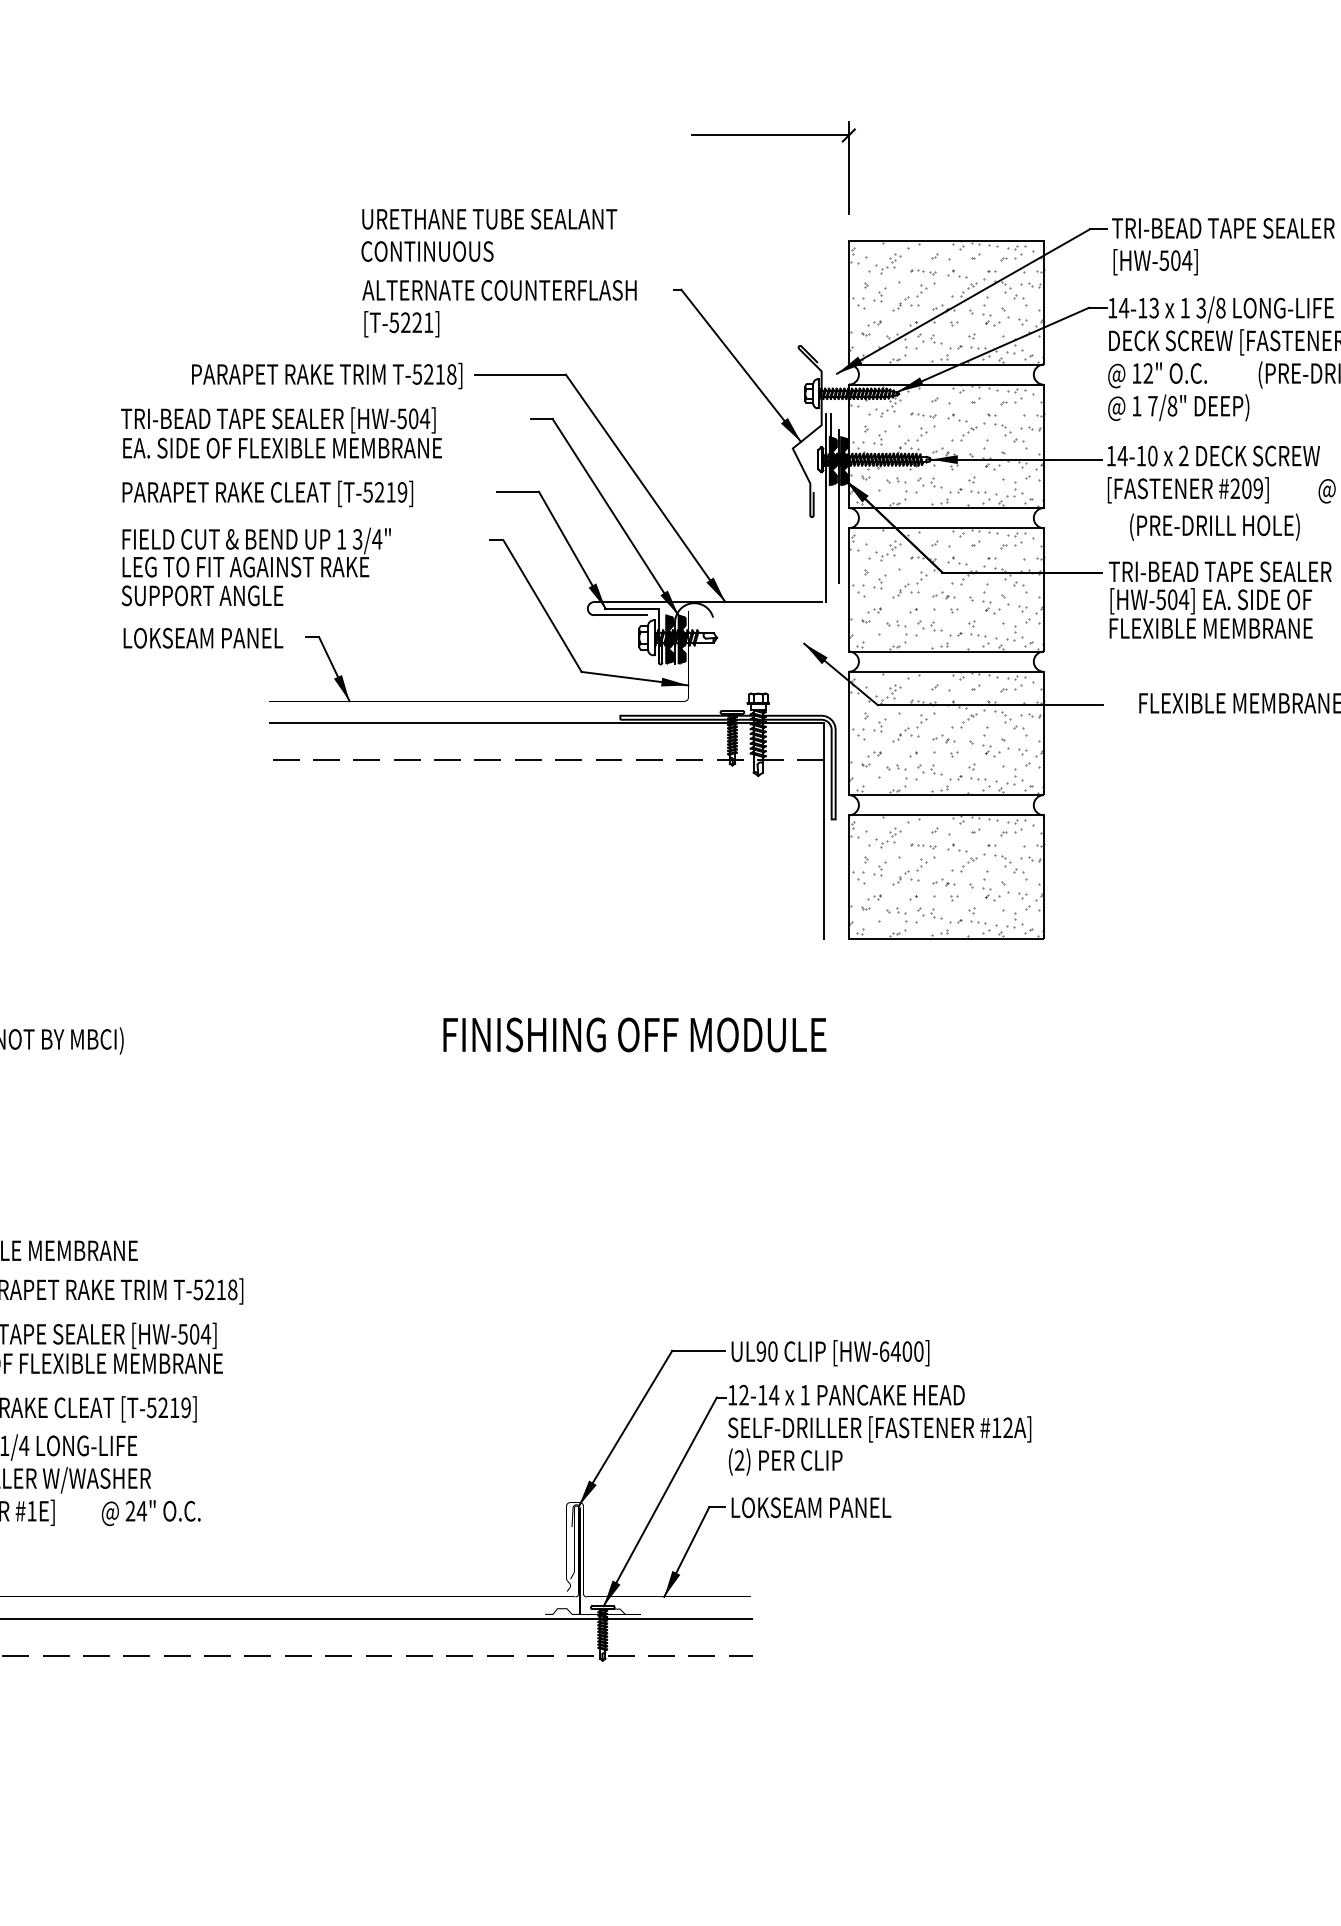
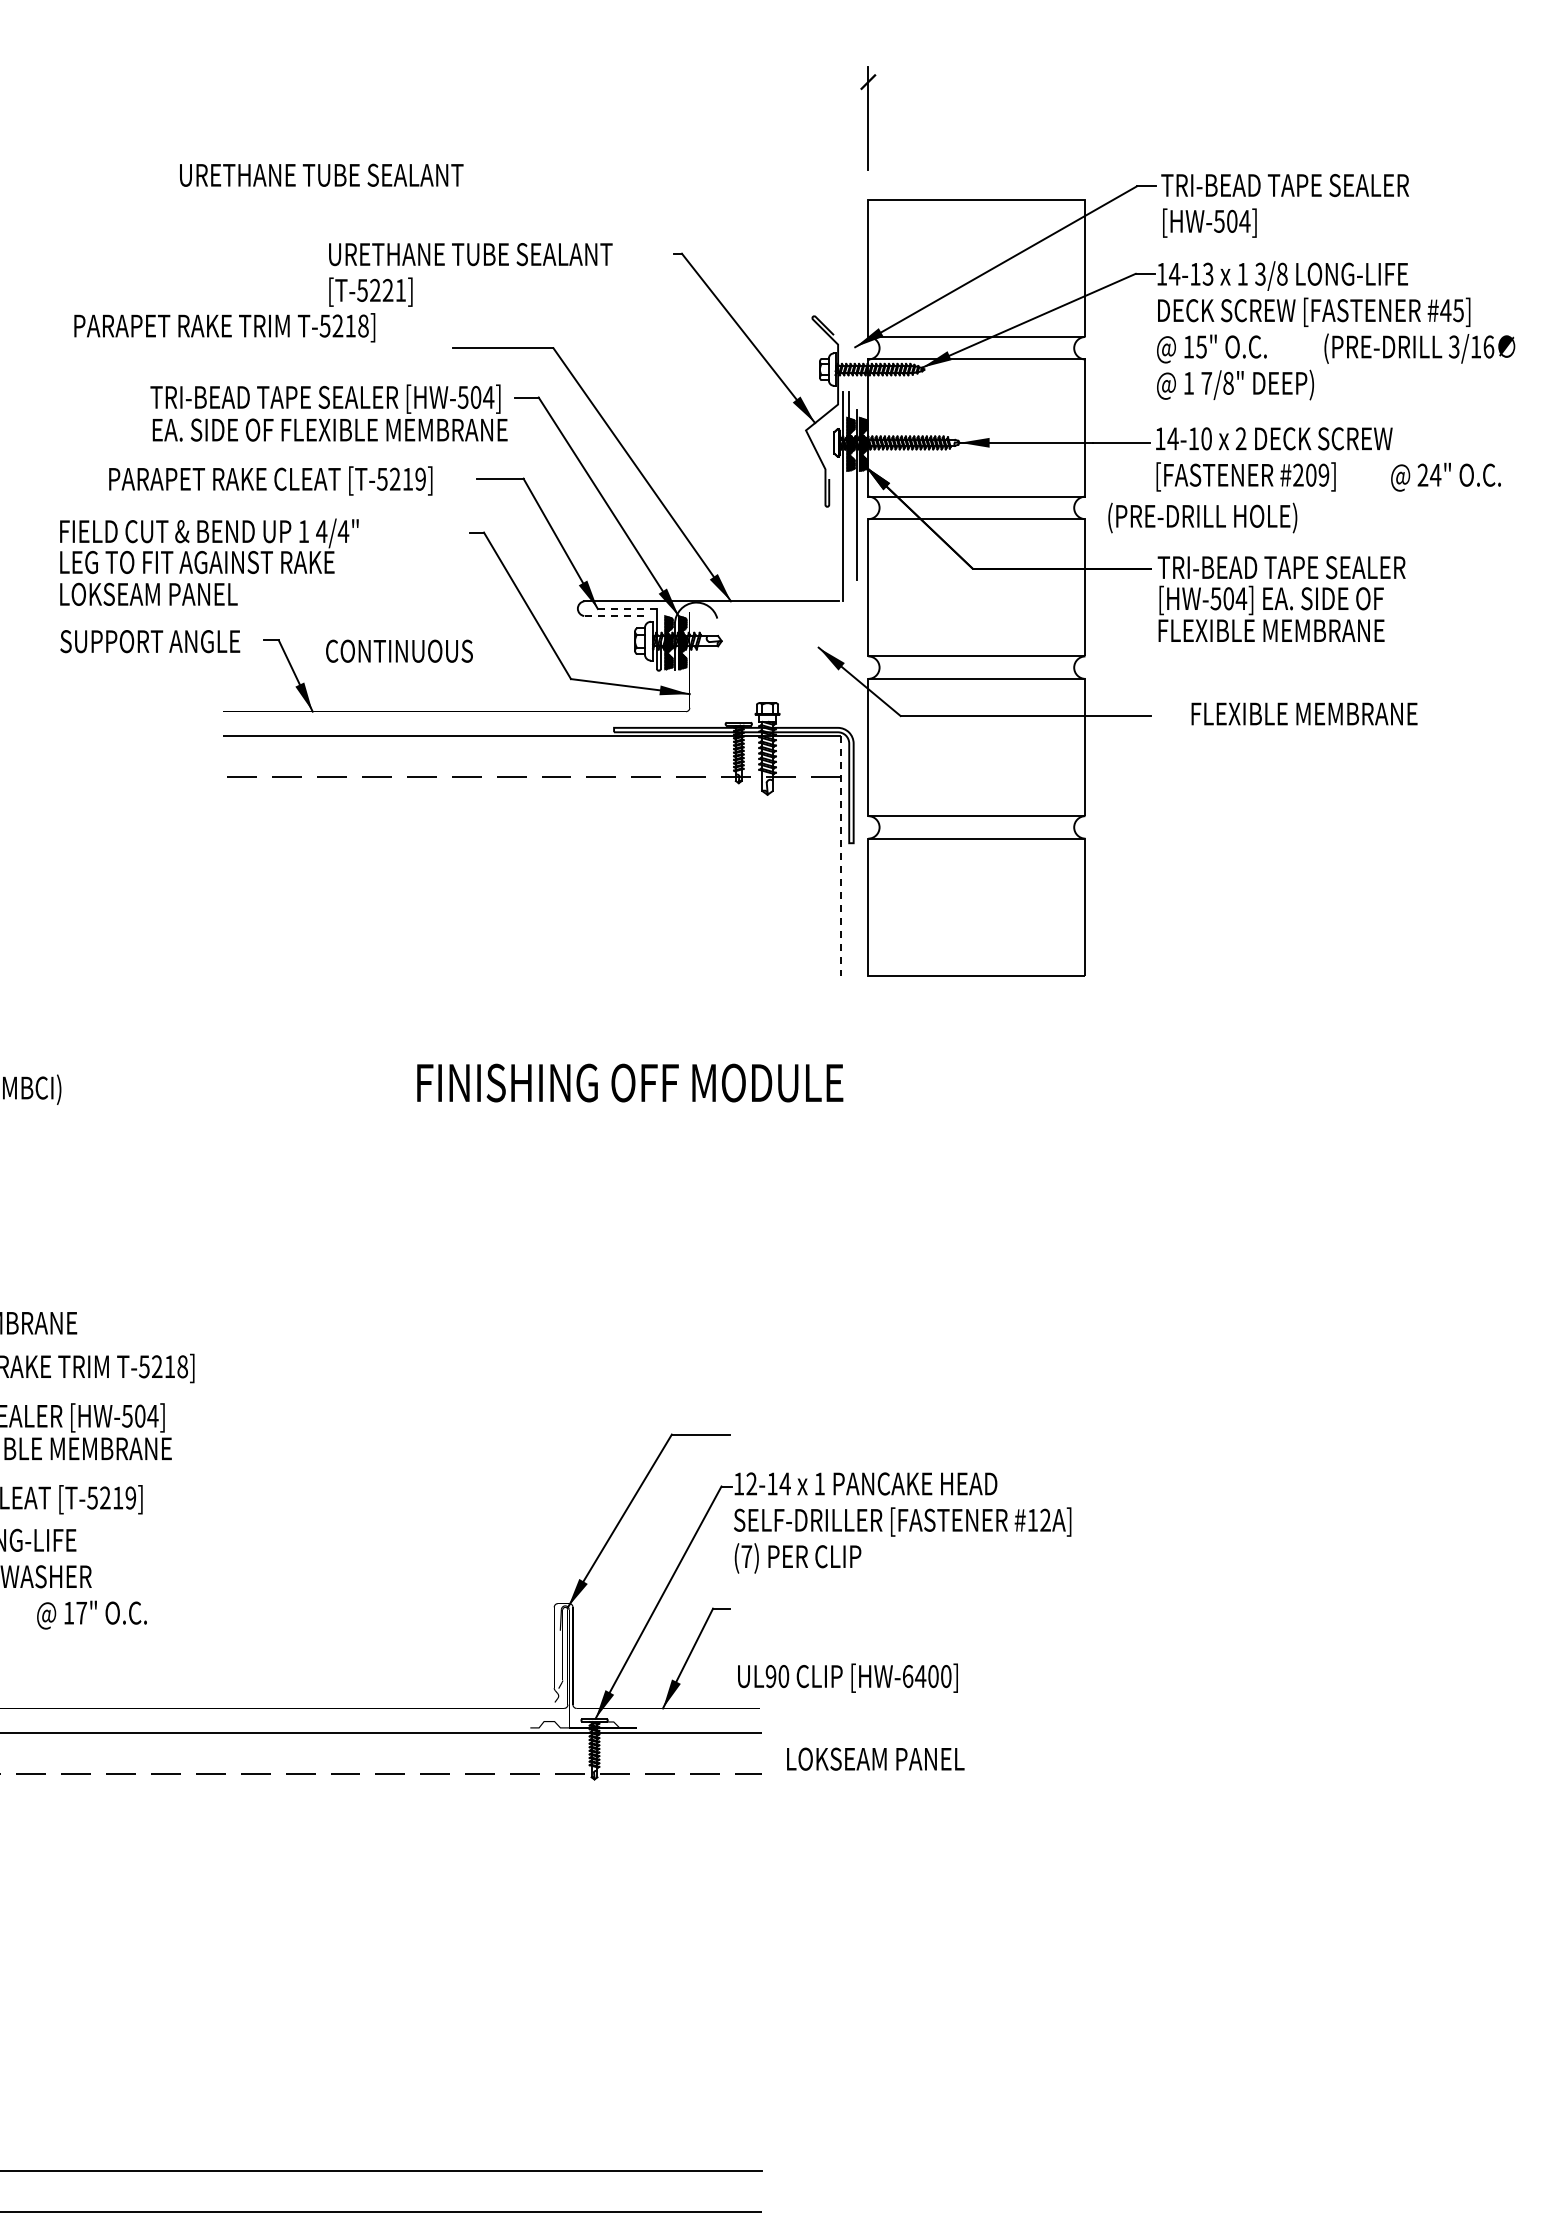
line: (769, 135) -> (780, 82), removed
text: (489, 218) -> (321, 174), moved
text: (427, 250) -> (399, 650), moved
text: (499, 290) -> (479, 254), ALTERNATE COUNTERFLASH -> URETHANE TUBE SEALANT
hatch: (946, 302) -> (977, 267), removed
text: (1148, 373) -> (1201, 346), 12" -> 15"
text: (326, 375) -> (224, 327), moved
text: (281, 432) -> (328, 412), moved
hatch: (946, 444) -> (977, 426), removed
text: (267, 493) -> (270, 480), moved
text: (1214, 526) -> (1202, 517), moved
text: (357, 539) -> (321, 531), 3/4" -> 4/4"
hatch: (946, 588) -> (977, 586), removed
text: (201, 595) -> (148, 593), SUPPORT ANGLE -> LOKSEAM PANEL
line: (632, 609) -> (627, 609), solid -> dashed
line: (620, 615) -> (614, 616), solid -> dashed
text: (203, 638) -> (150, 641), LOKSEAM PANEL -> SUPPORT ANGLE
hatch: (946, 732) -> (977, 746), removed
line: (824, 831) -> (841, 856), solid -> dashed
hatch: (946, 875) -> (977, 905), removed
text: (830, 1352) -> (847, 1677), moved
text: (739, 1460) -> (746, 1556), (2) -> (7)
text: (811, 1507) -> (875, 1758), moved
text: (136, 1510) -> (75, 1612), 24" -> 17"

